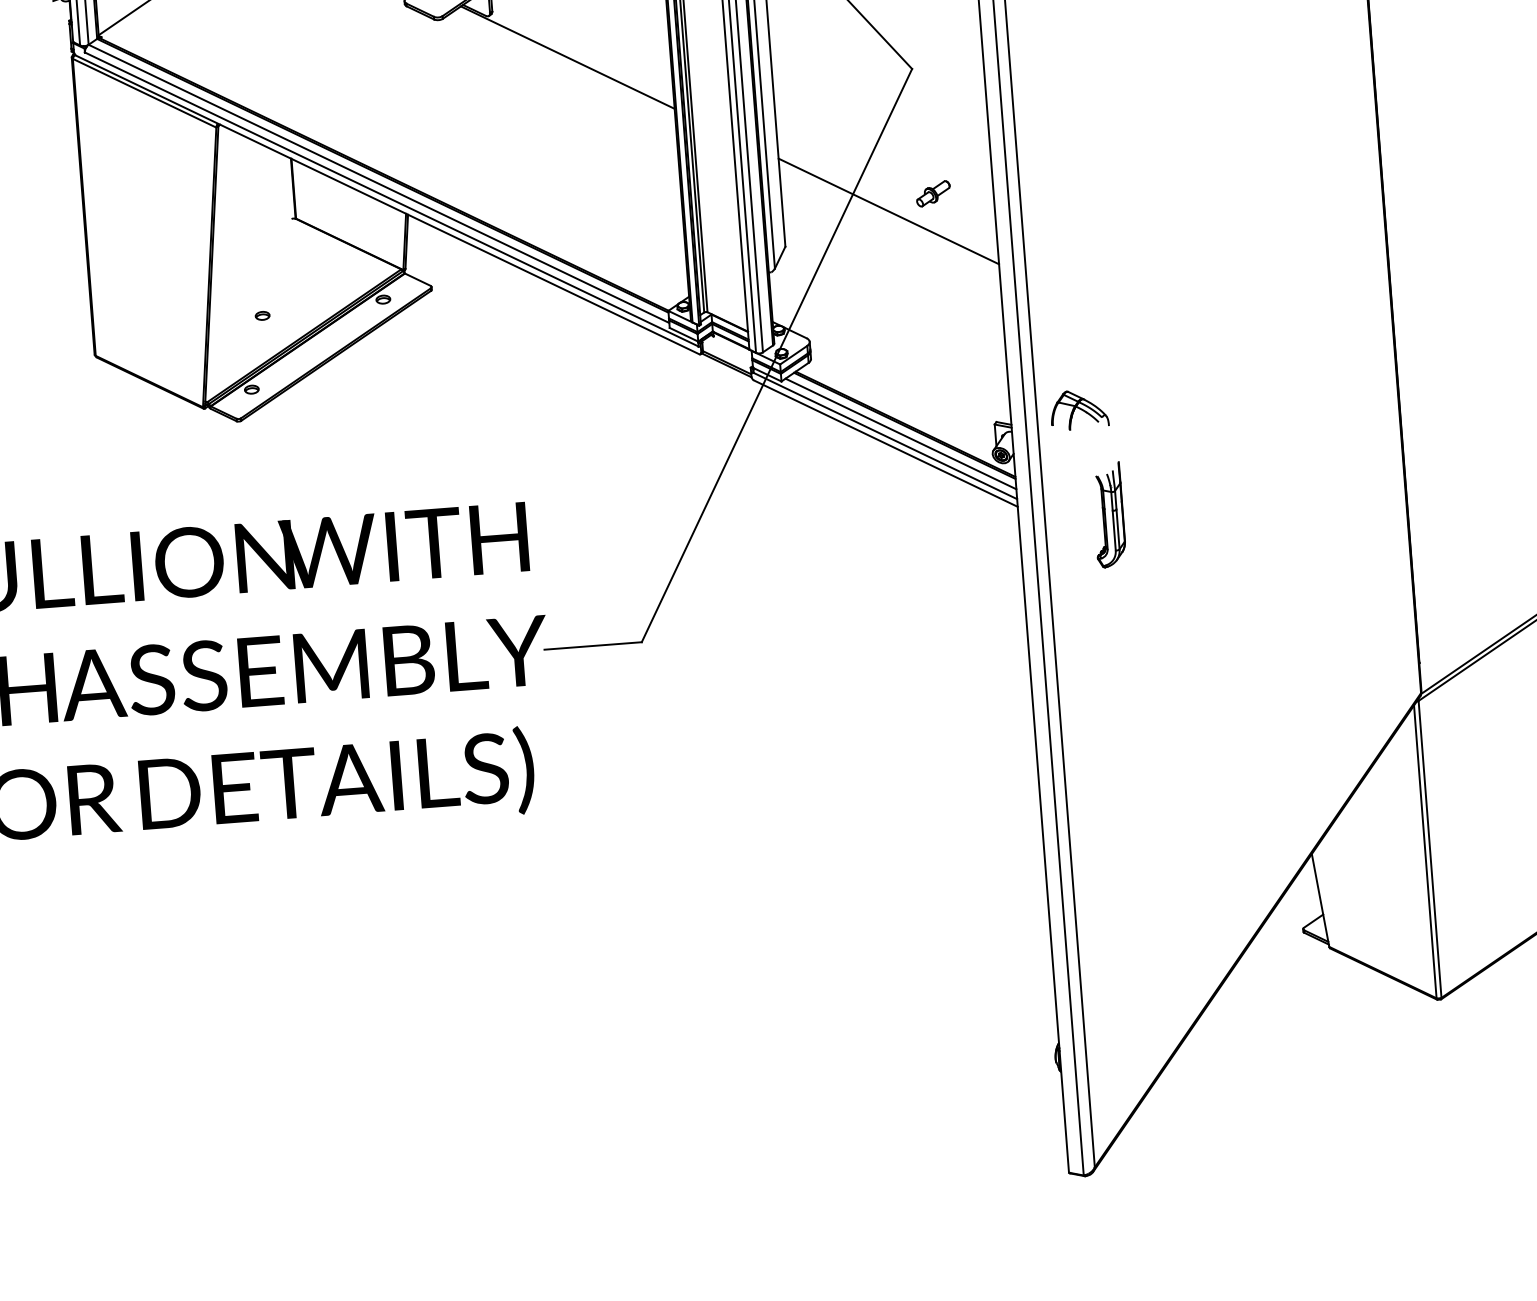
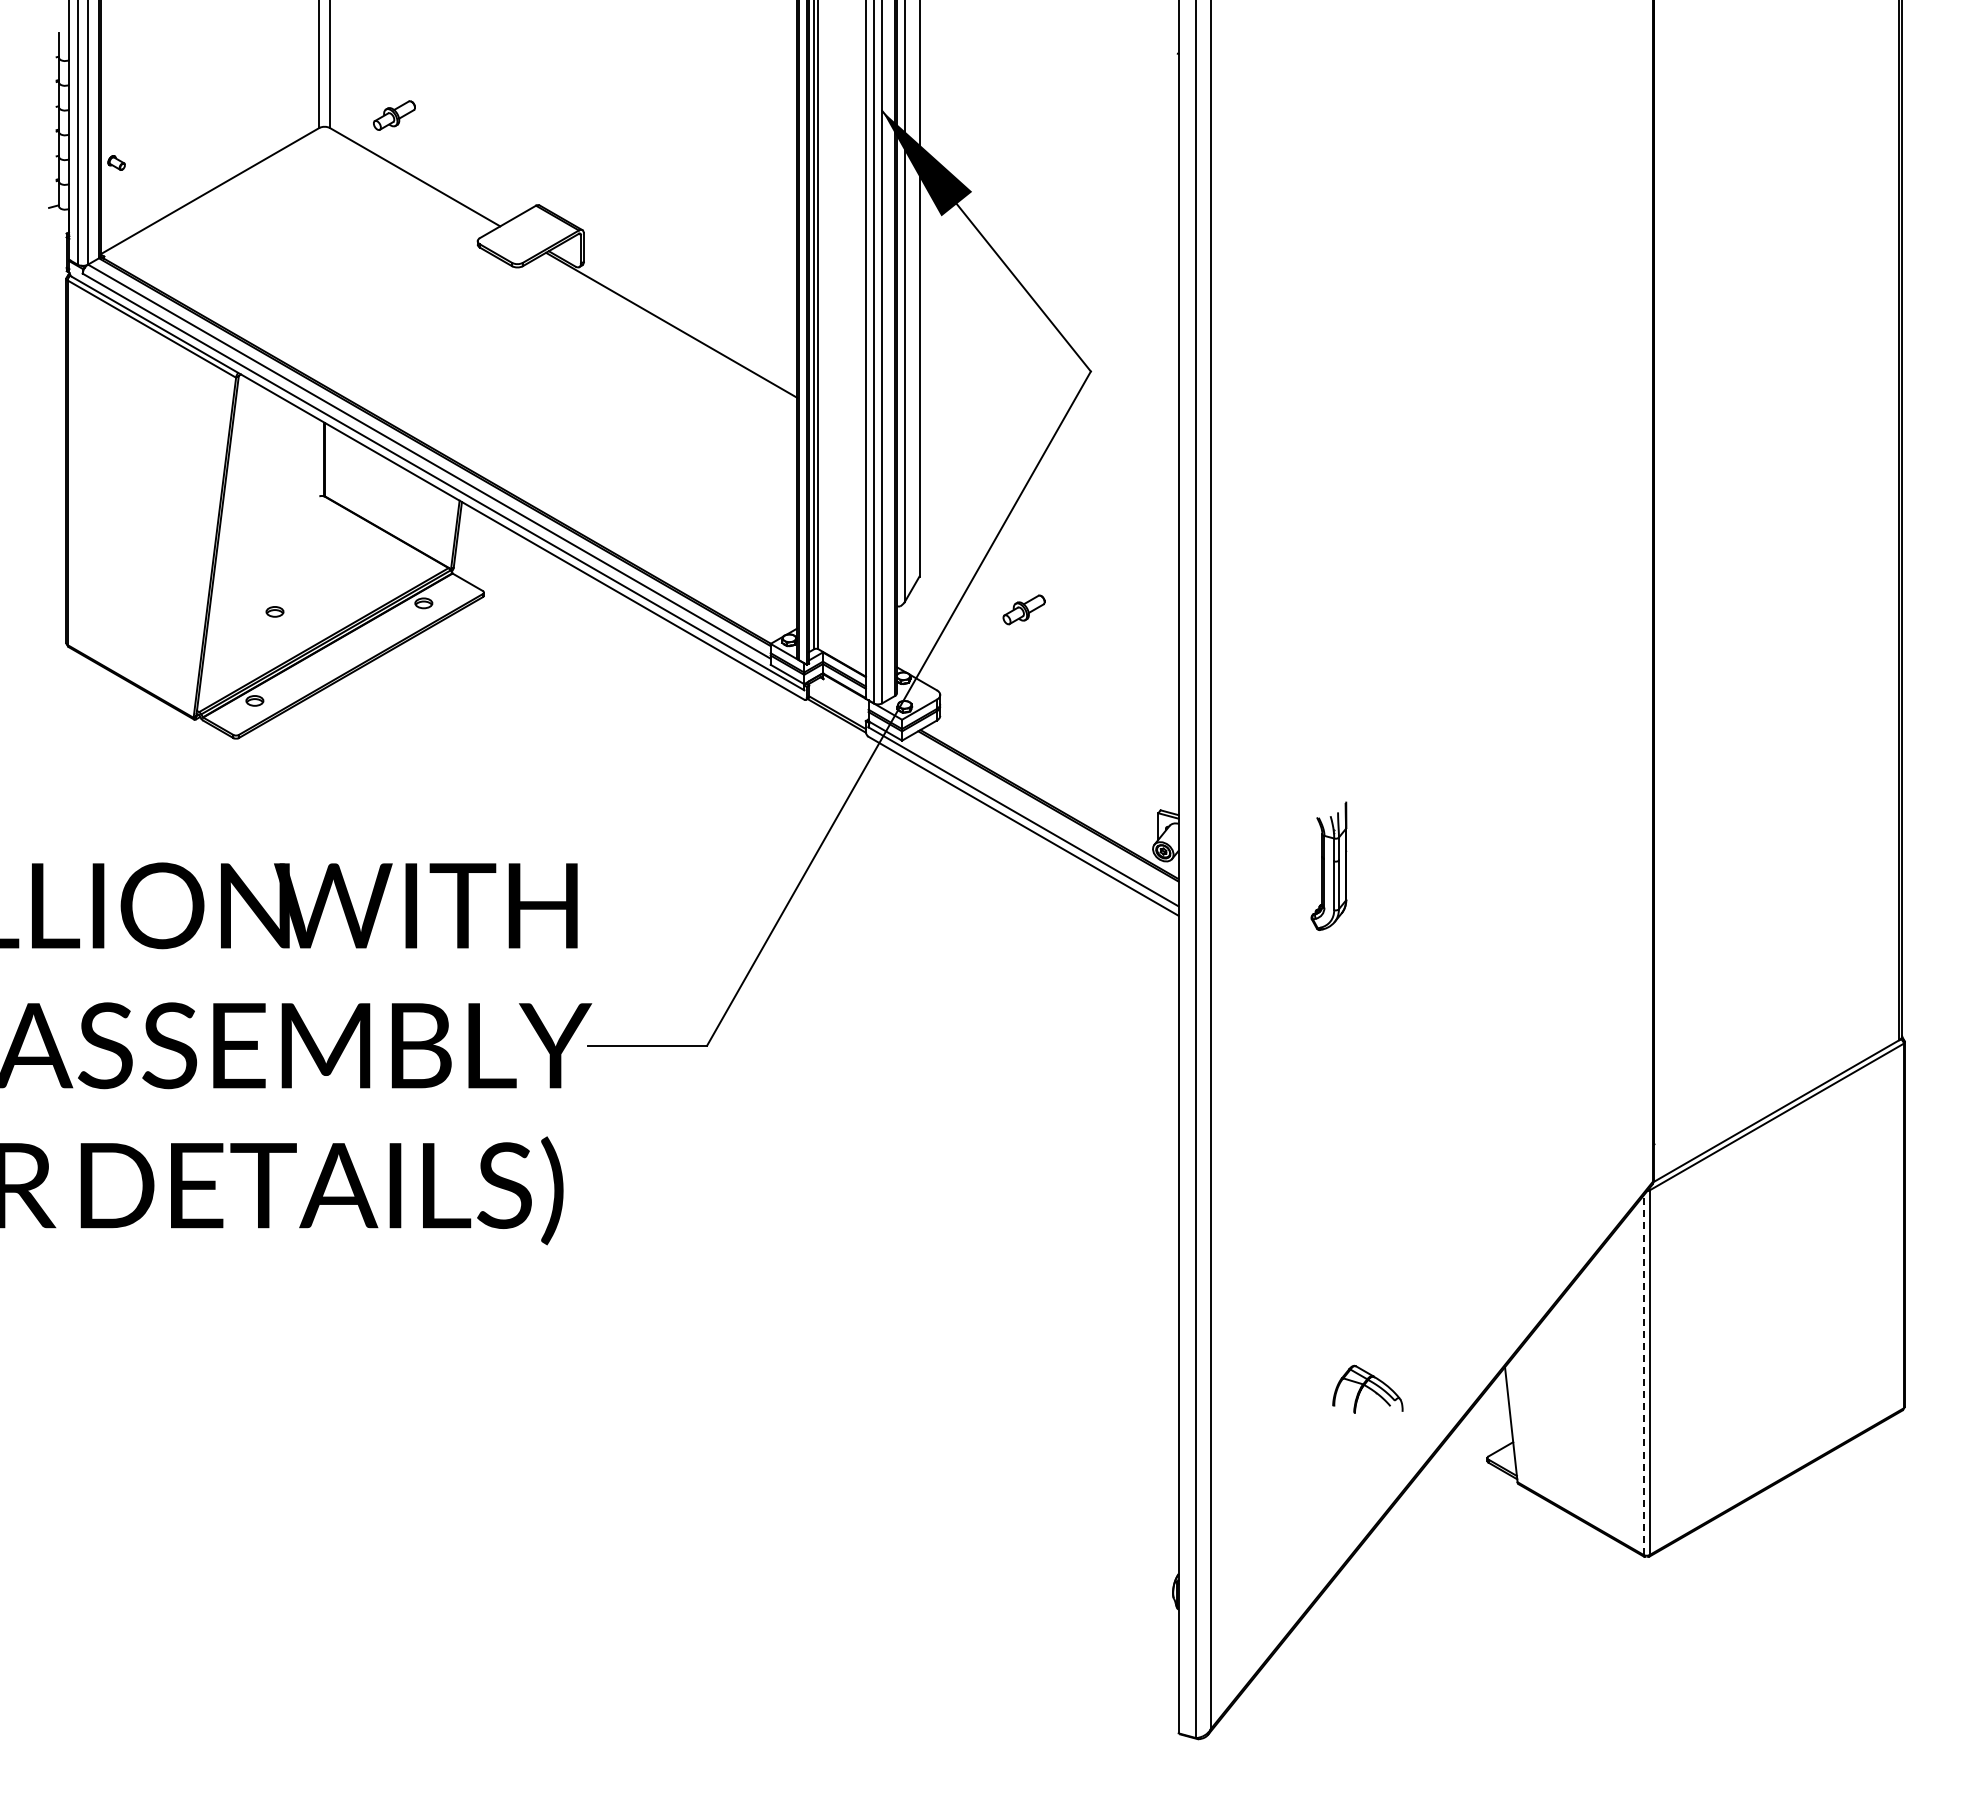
part: (932, 193) -> (1023, 609), moved
line: (888, 211) -> (1048, 543), removed
part: (1078, 409) -> (1367, 1388), moved
line: (900, 433) -> (1042, 815), removed
part: (1108, 514) -> (1328, 865), moved
line: (1425, 852) -> (1643, 1375), solid -> dashed

